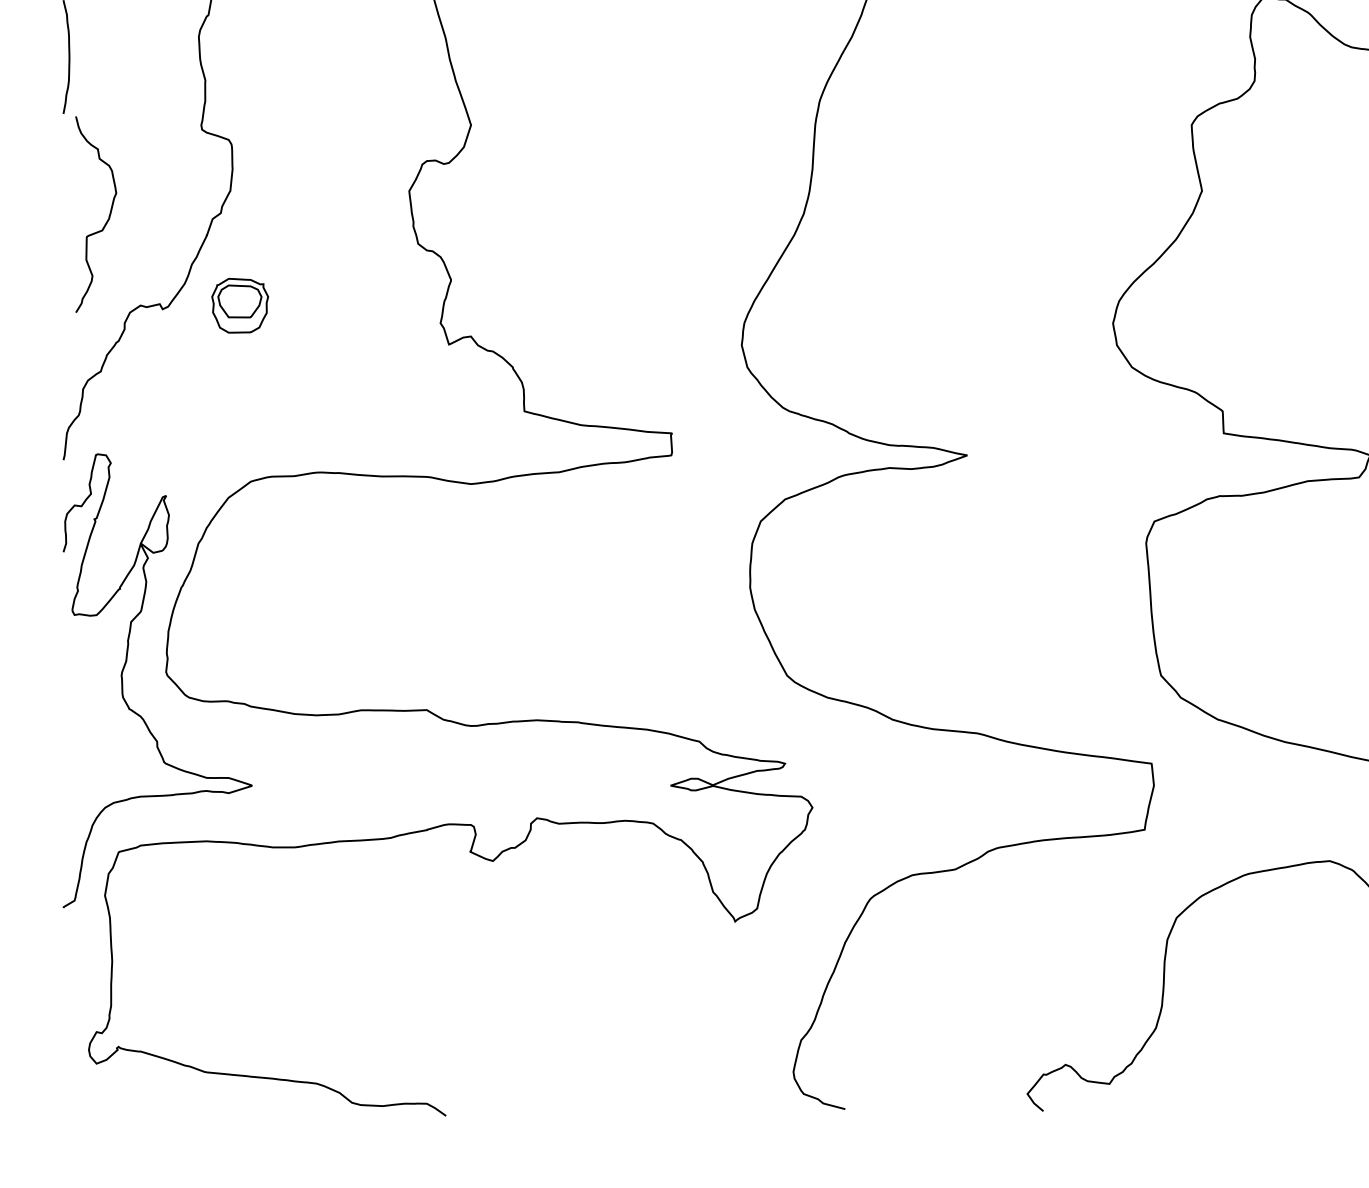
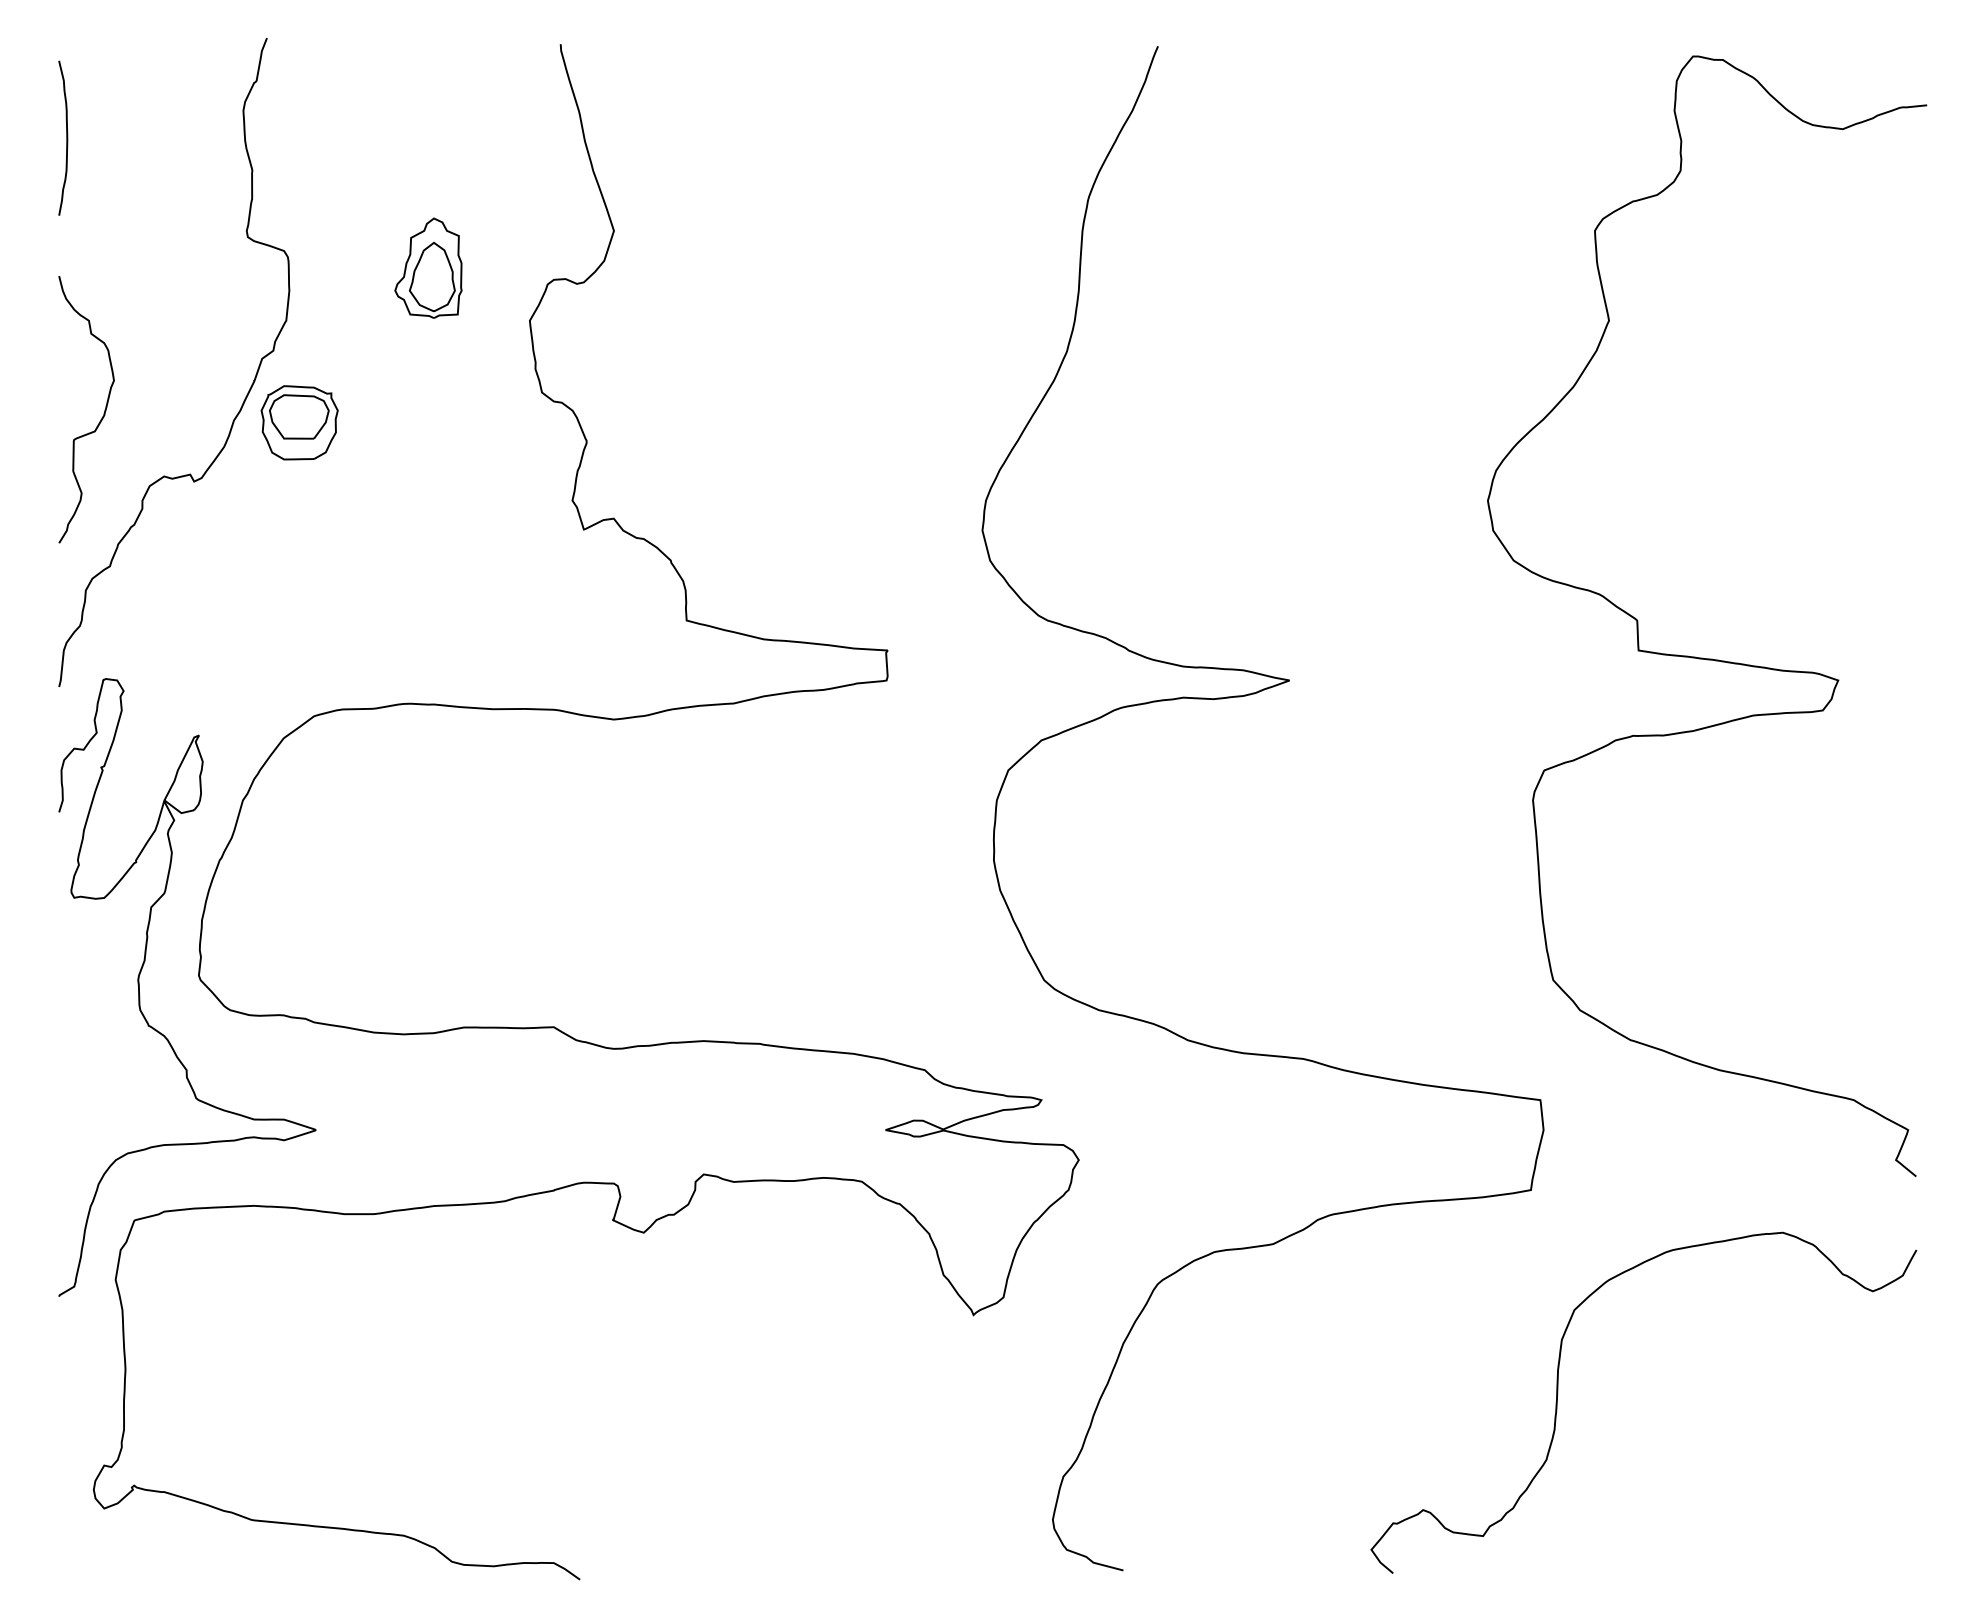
part: (334, 152) -> (428, 267), added
curve: (106, 221) -> (100, 419), moved
part: (240, 305) -> (299, 422), moved

